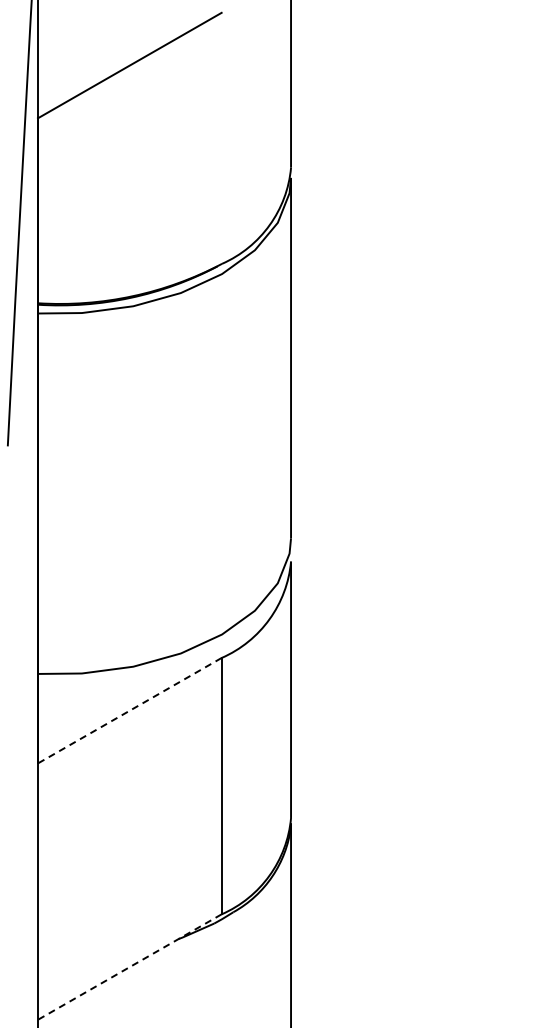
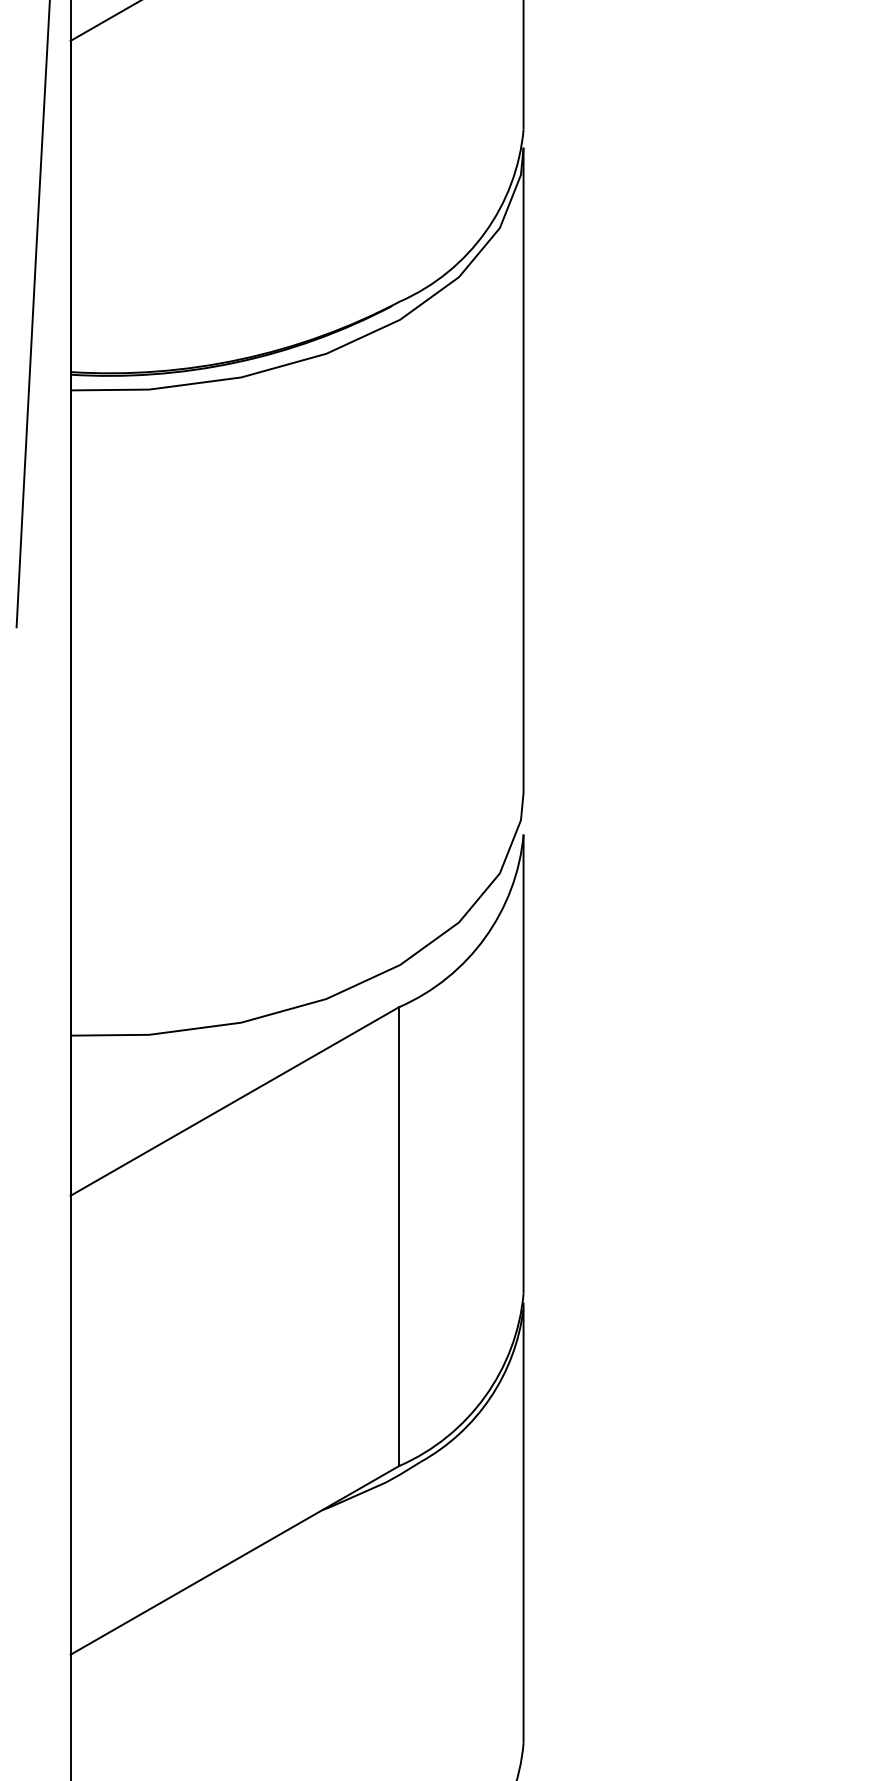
line: (129, 710) -> (234, 1101), dashed -> solid
line: (129, 967) -> (234, 1561), dashed -> solid

